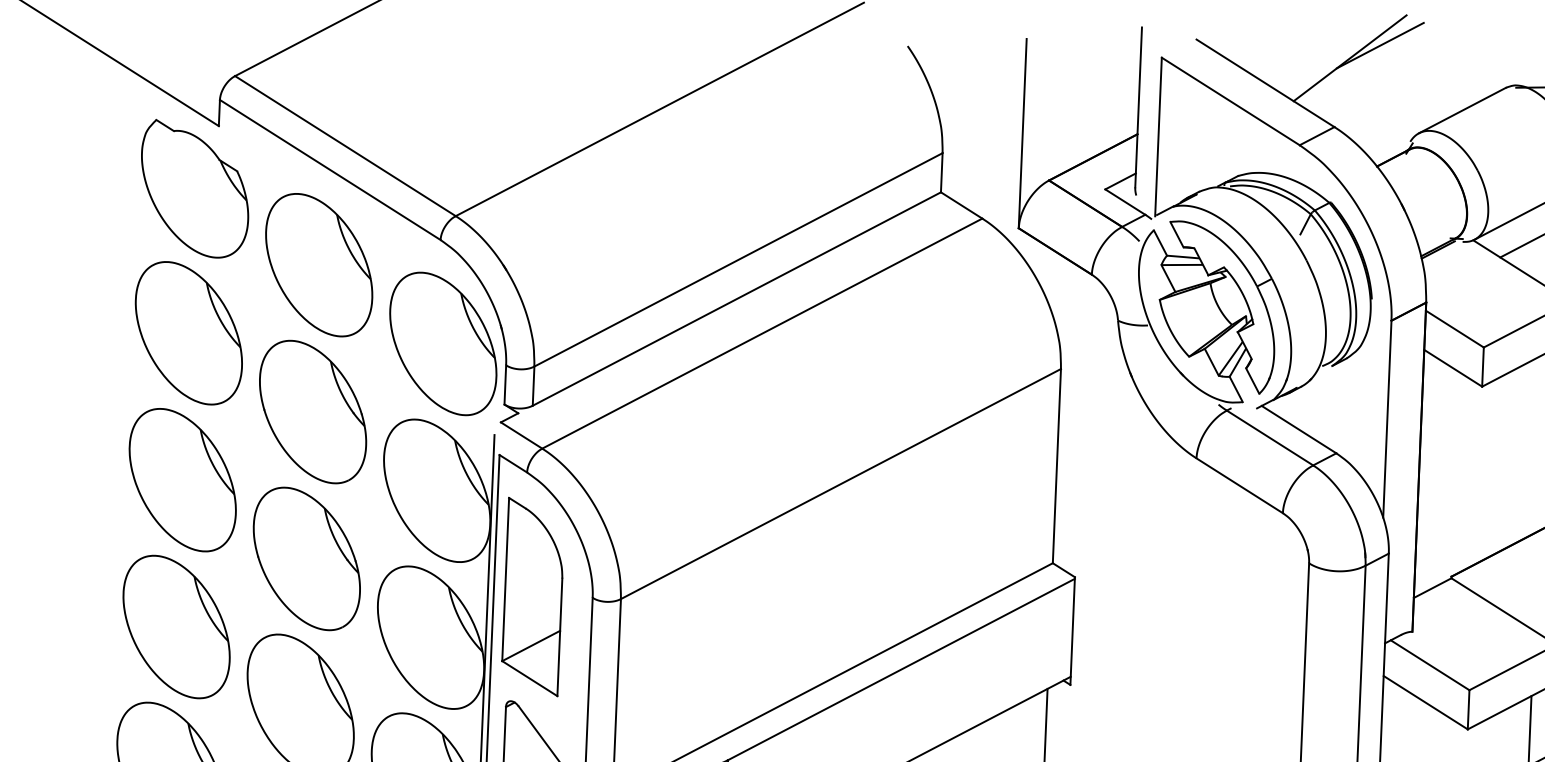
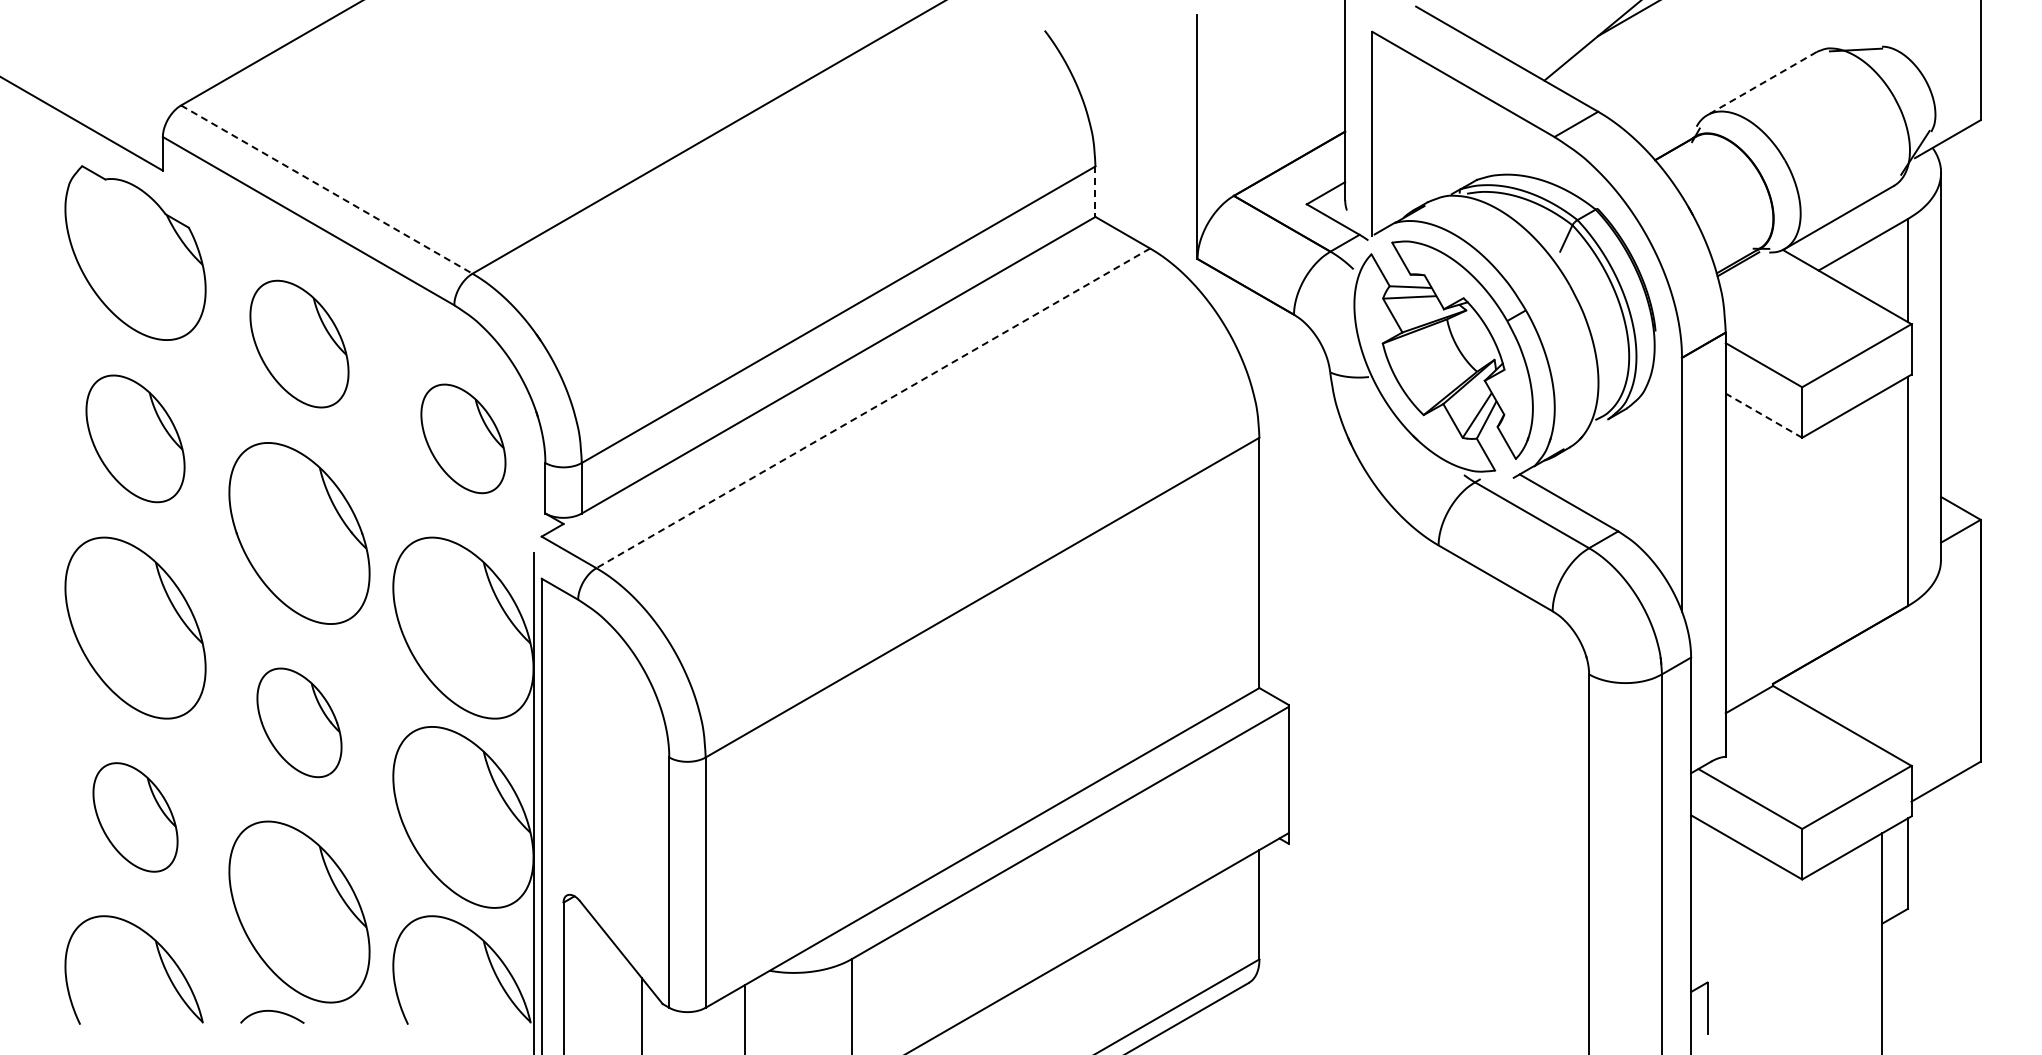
line: (1462, 110) -> (1761, 83), solid -> dashed
line: (345, 146) -> (327, 189), solid -> dashed
line: (941, 173) -> (1095, 192), solid -> dashed
part: (319, 264) -> (299, 343), size x0.7
part: (188, 333) -> (135, 438), size x0.7
line: (762, 333) -> (873, 408), solid -> dashed
part: (443, 343) -> (463, 438), size x0.6
line: (1452, 368) -> (1763, 415), solid -> dashed
part: (306, 558) -> (299, 722), size x0.6
part: (533, 596) -> (592, 759), removed
part: (176, 627) -> (135, 817), size x0.6

